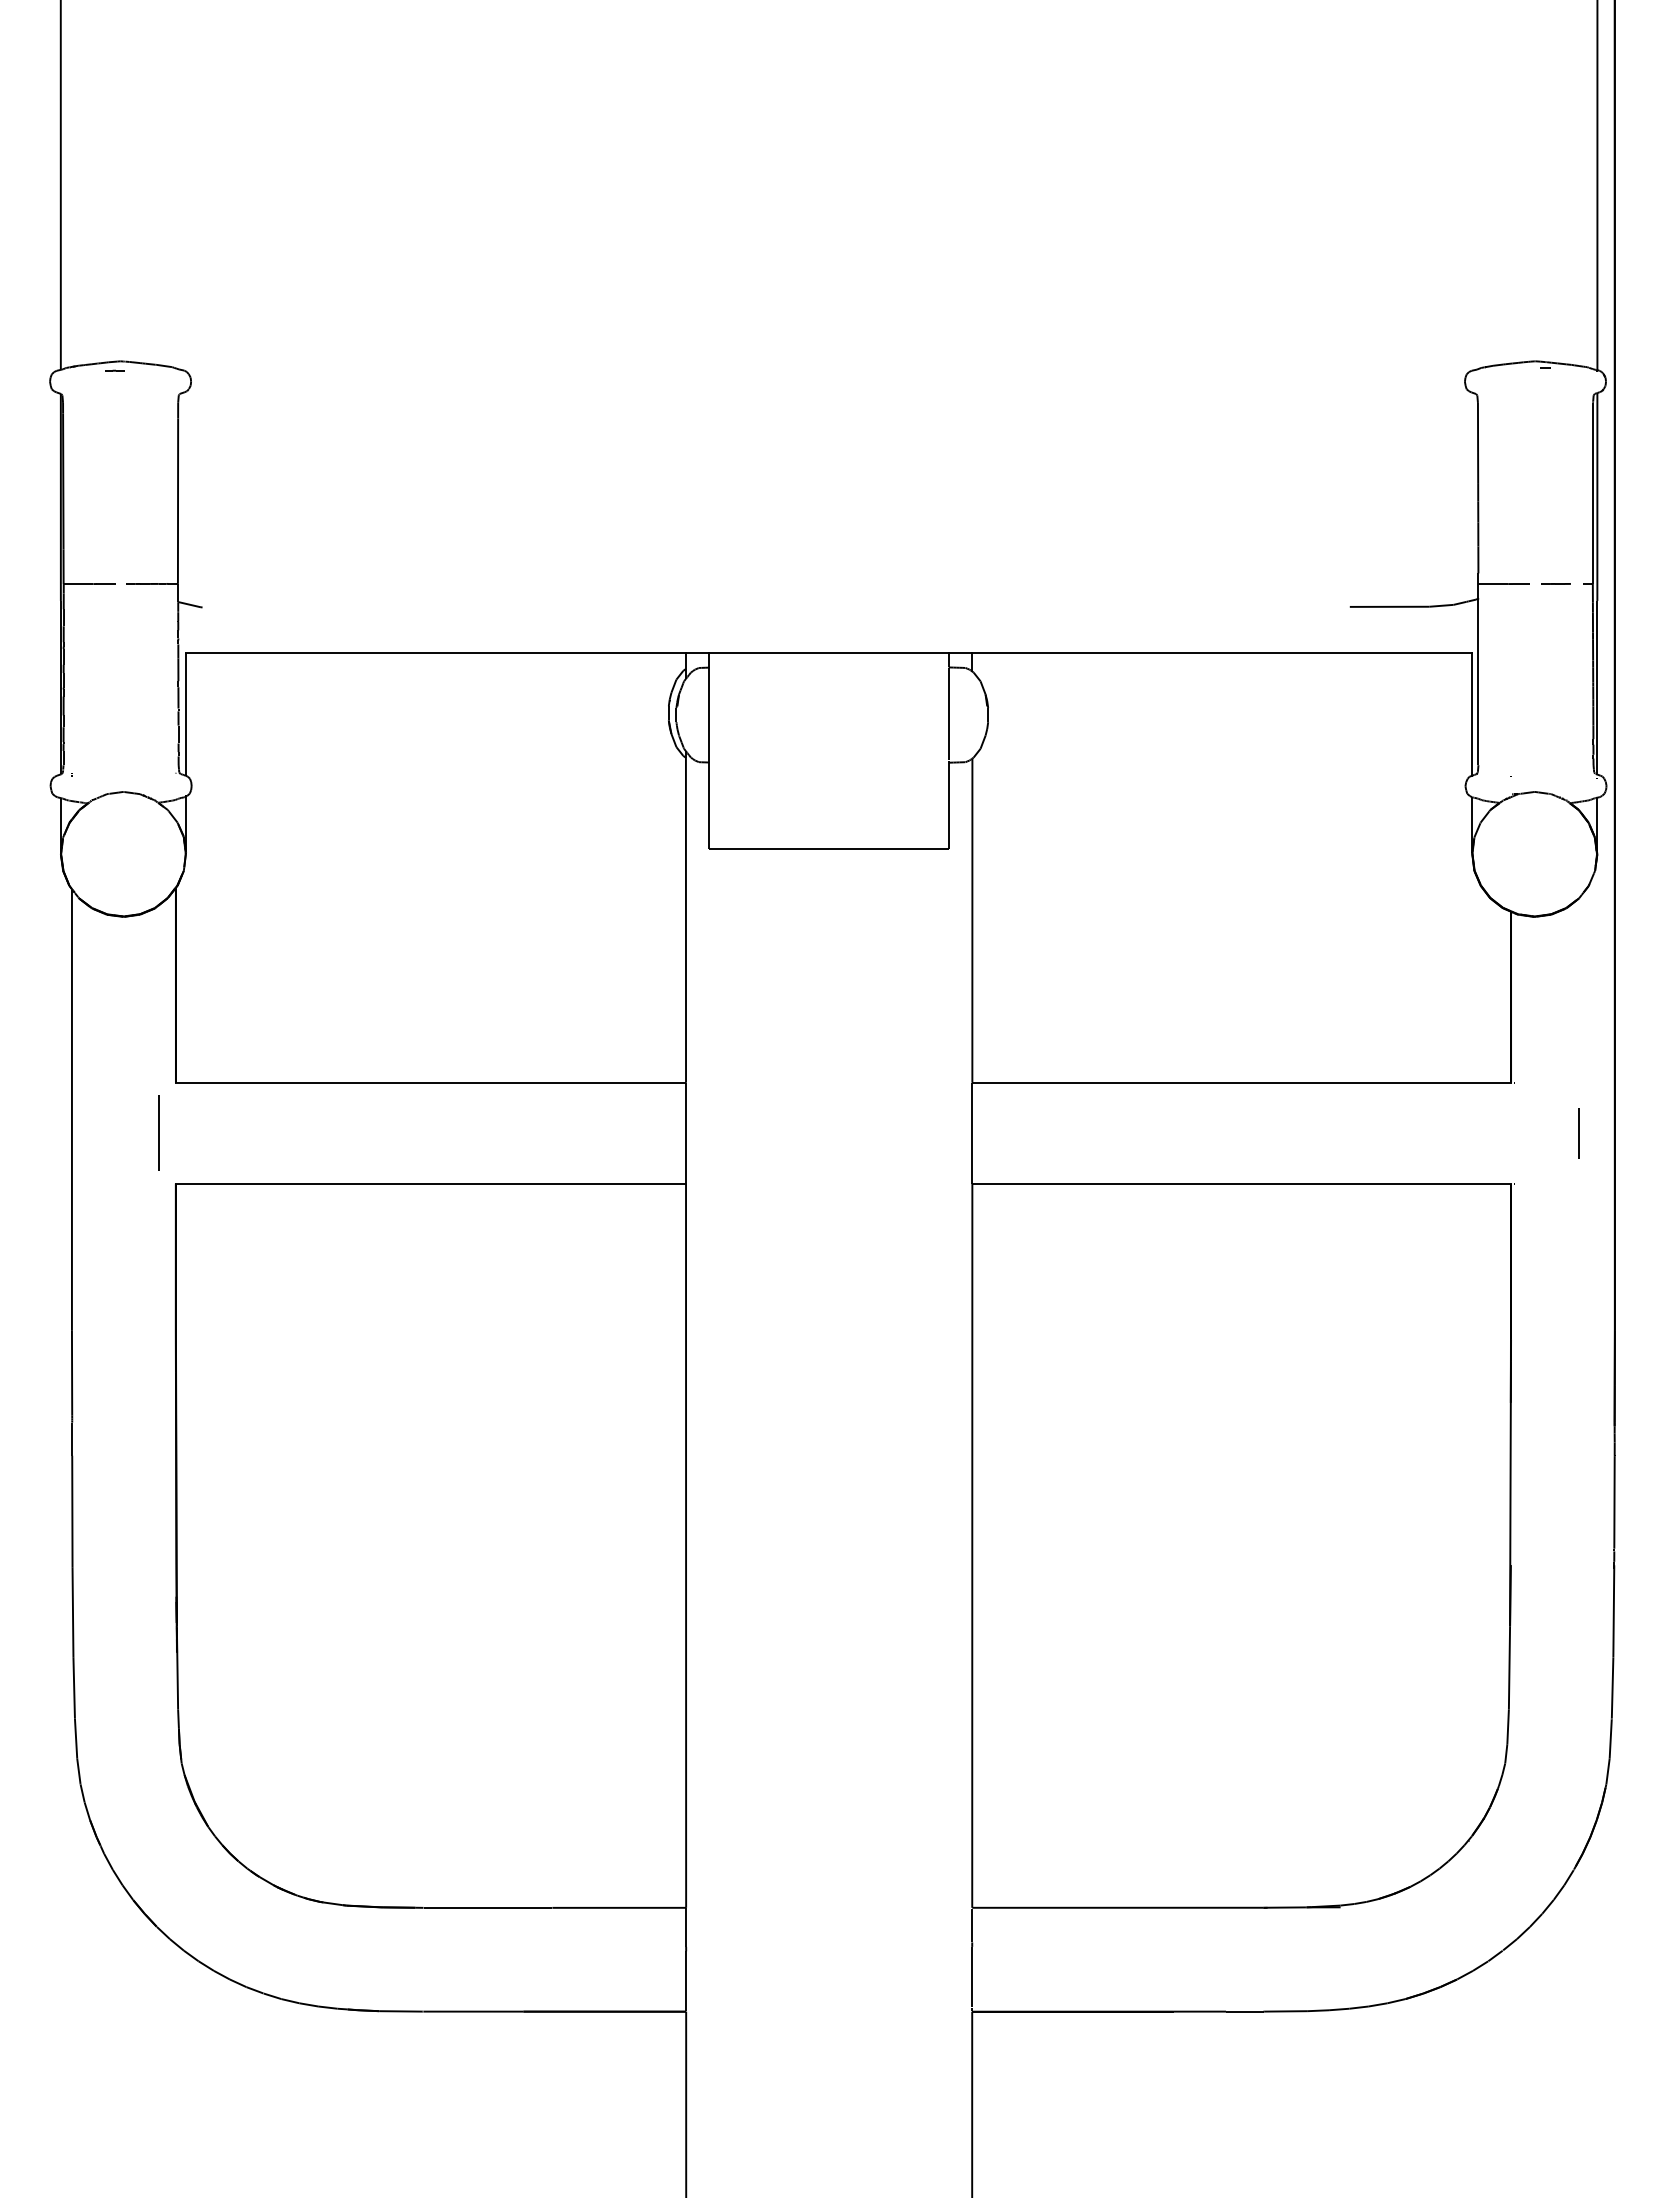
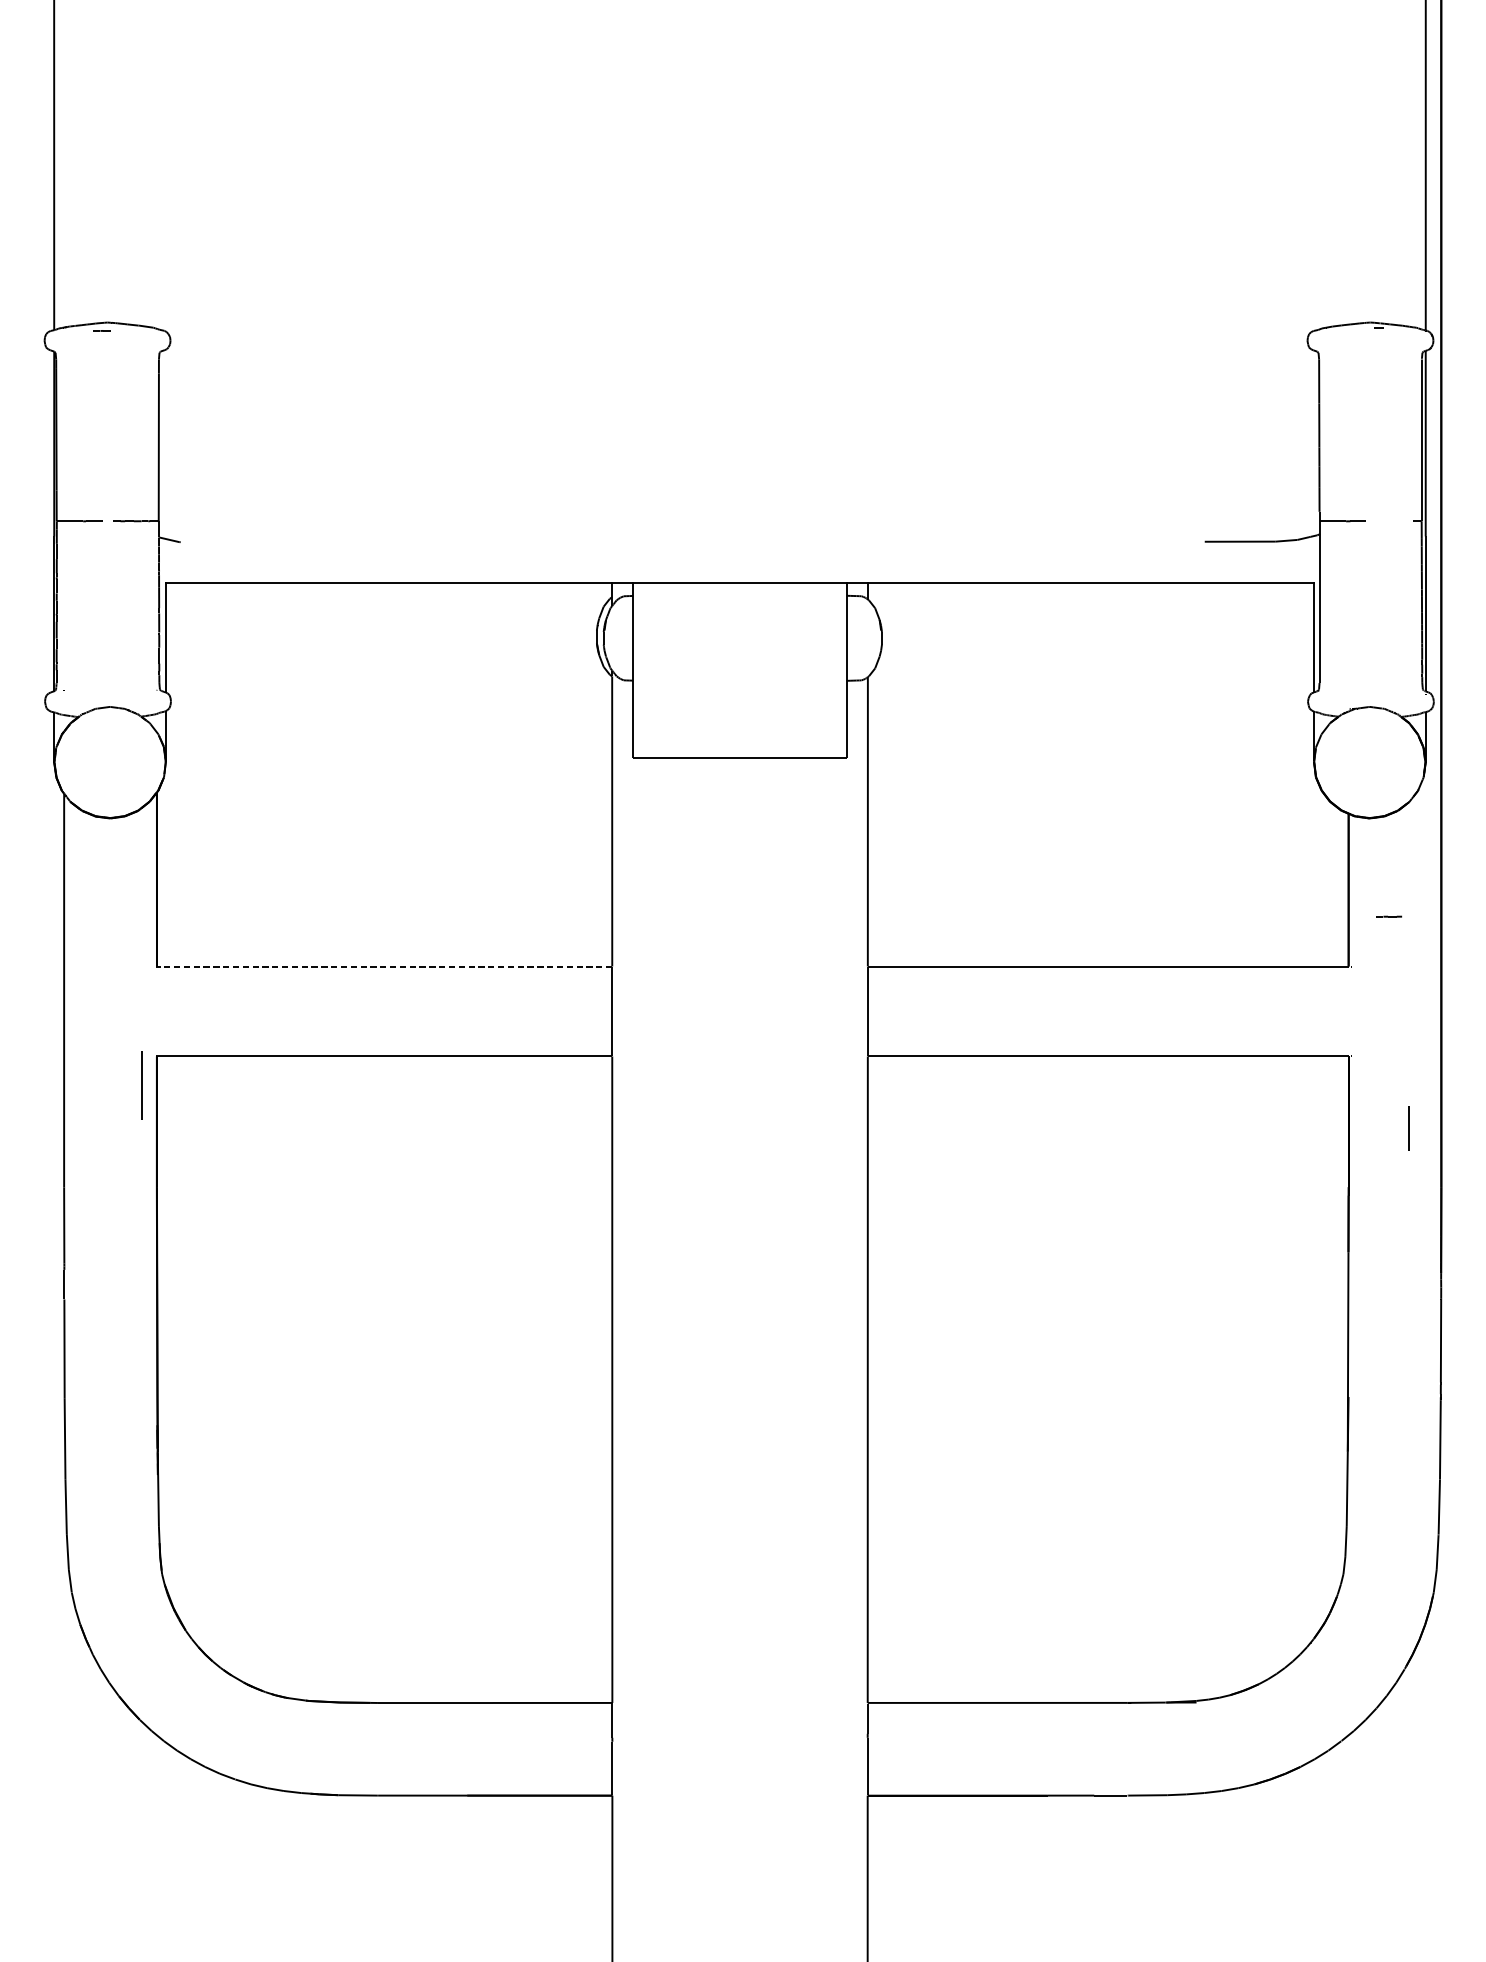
line: (1555, 583) -> (1388, 916), moved
line: (430, 1082) -> (384, 966), solid -> dashed
line: (158, 1132) -> (141, 1084), moved
line: (1578, 1133) -> (1408, 1128), moved

